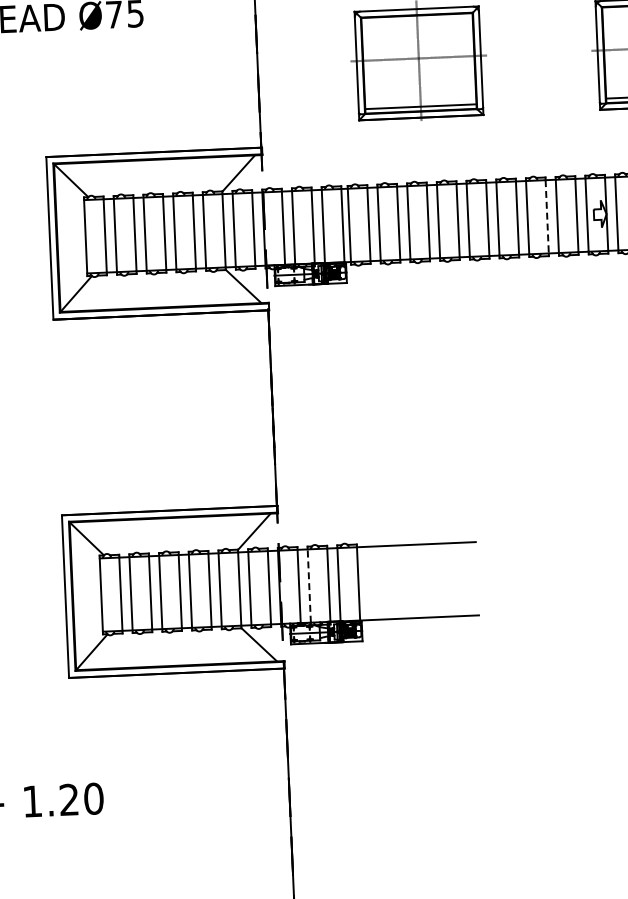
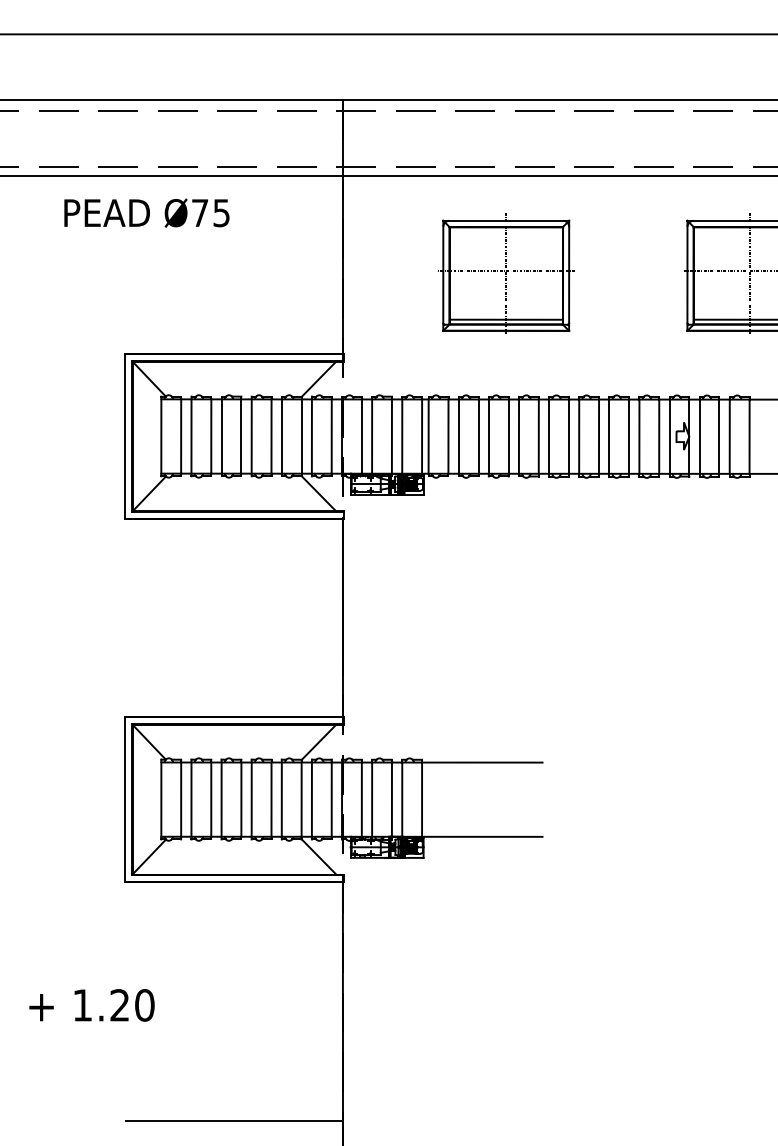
line: (547, 217) -> (629, 437), dashed -> solid
line: (309, 585) -> (372, 799), dashed -> solid

